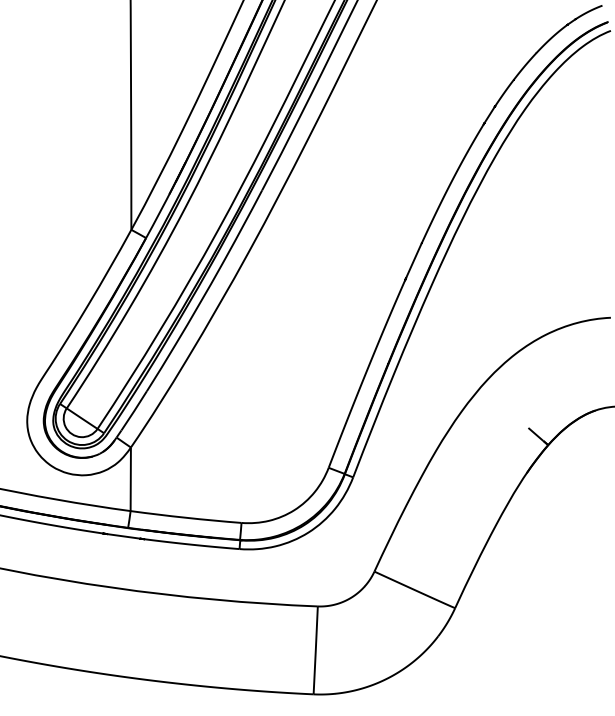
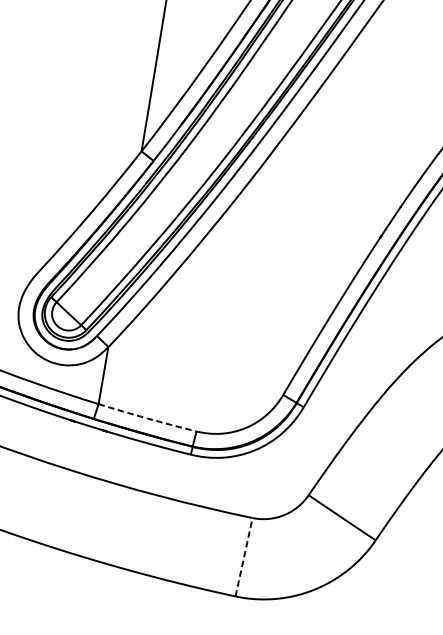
arc: (186, 517) -> (147, 418), solid -> dashed
arc: (315, 650) -> (243, 557), solid -> dashed

